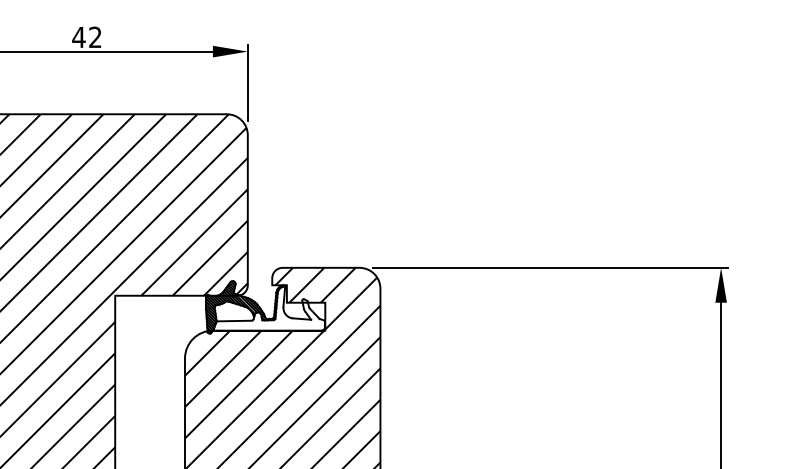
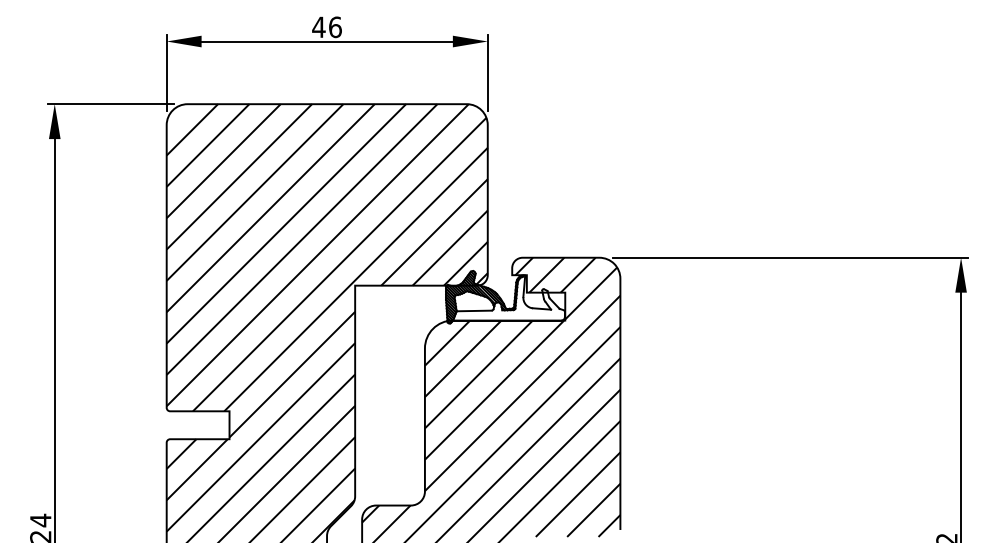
text: (95, 37) -> (335, 27), 42 -> 46

